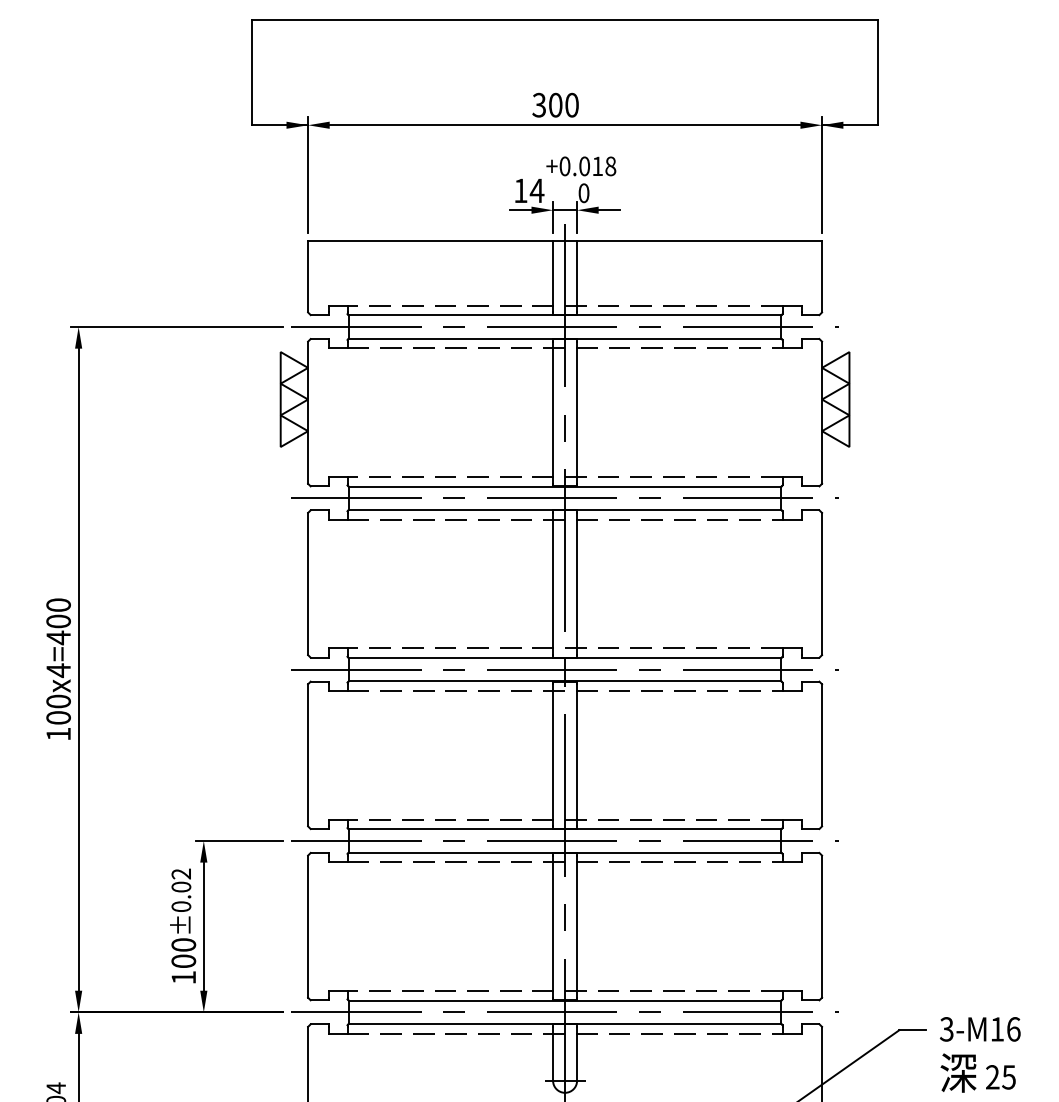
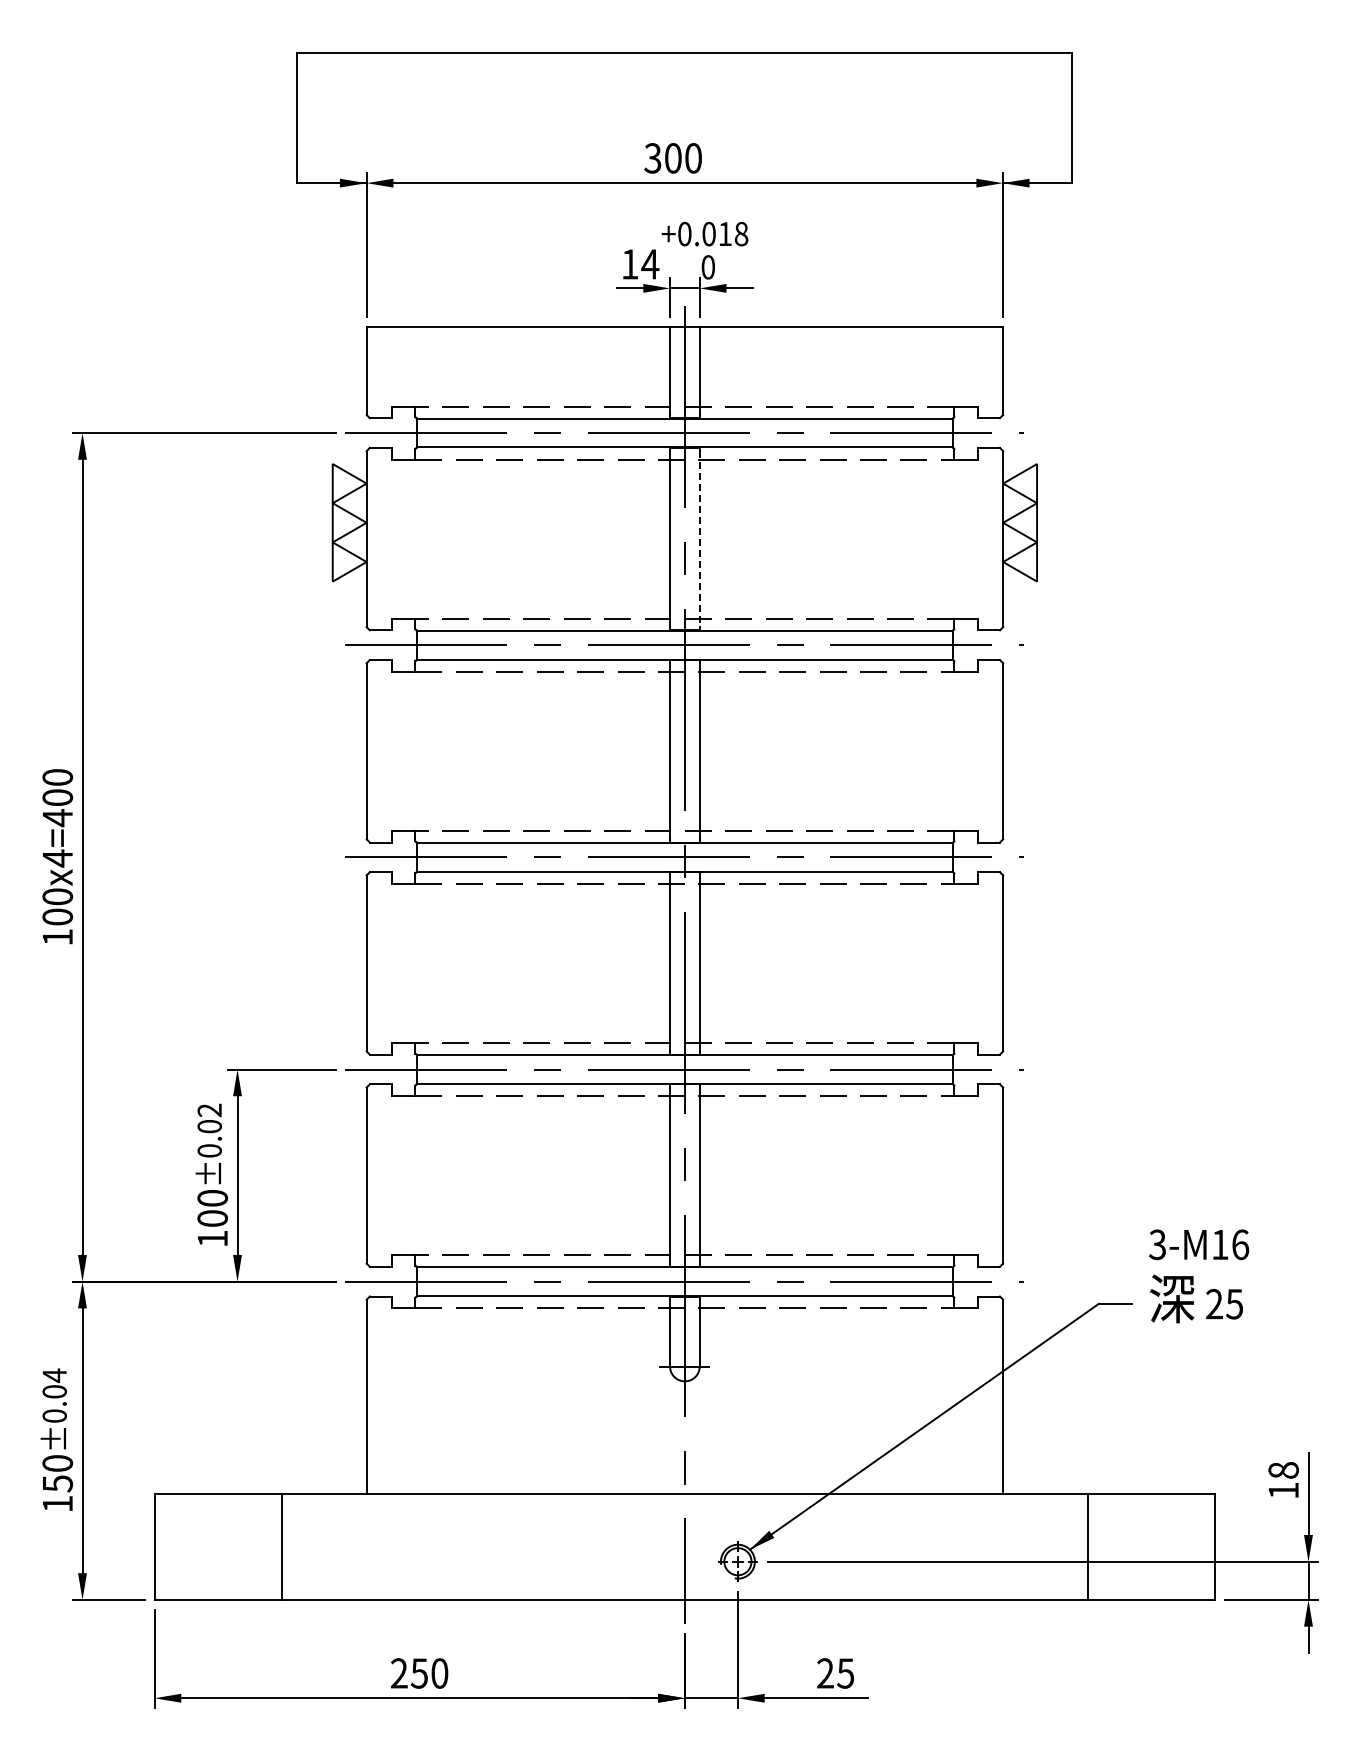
line: (576, 413) -> (699, 539), solid -> dashed
text: (980, 1054) -> (1199, 1276), moved

